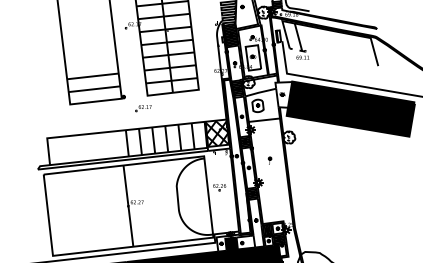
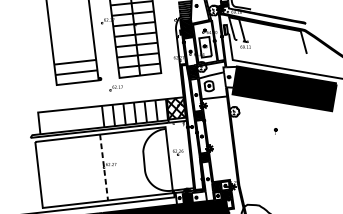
part: (269, 160) -> (275, 131), moved
line: (128, 206) -> (104, 167), solid -> dashed

